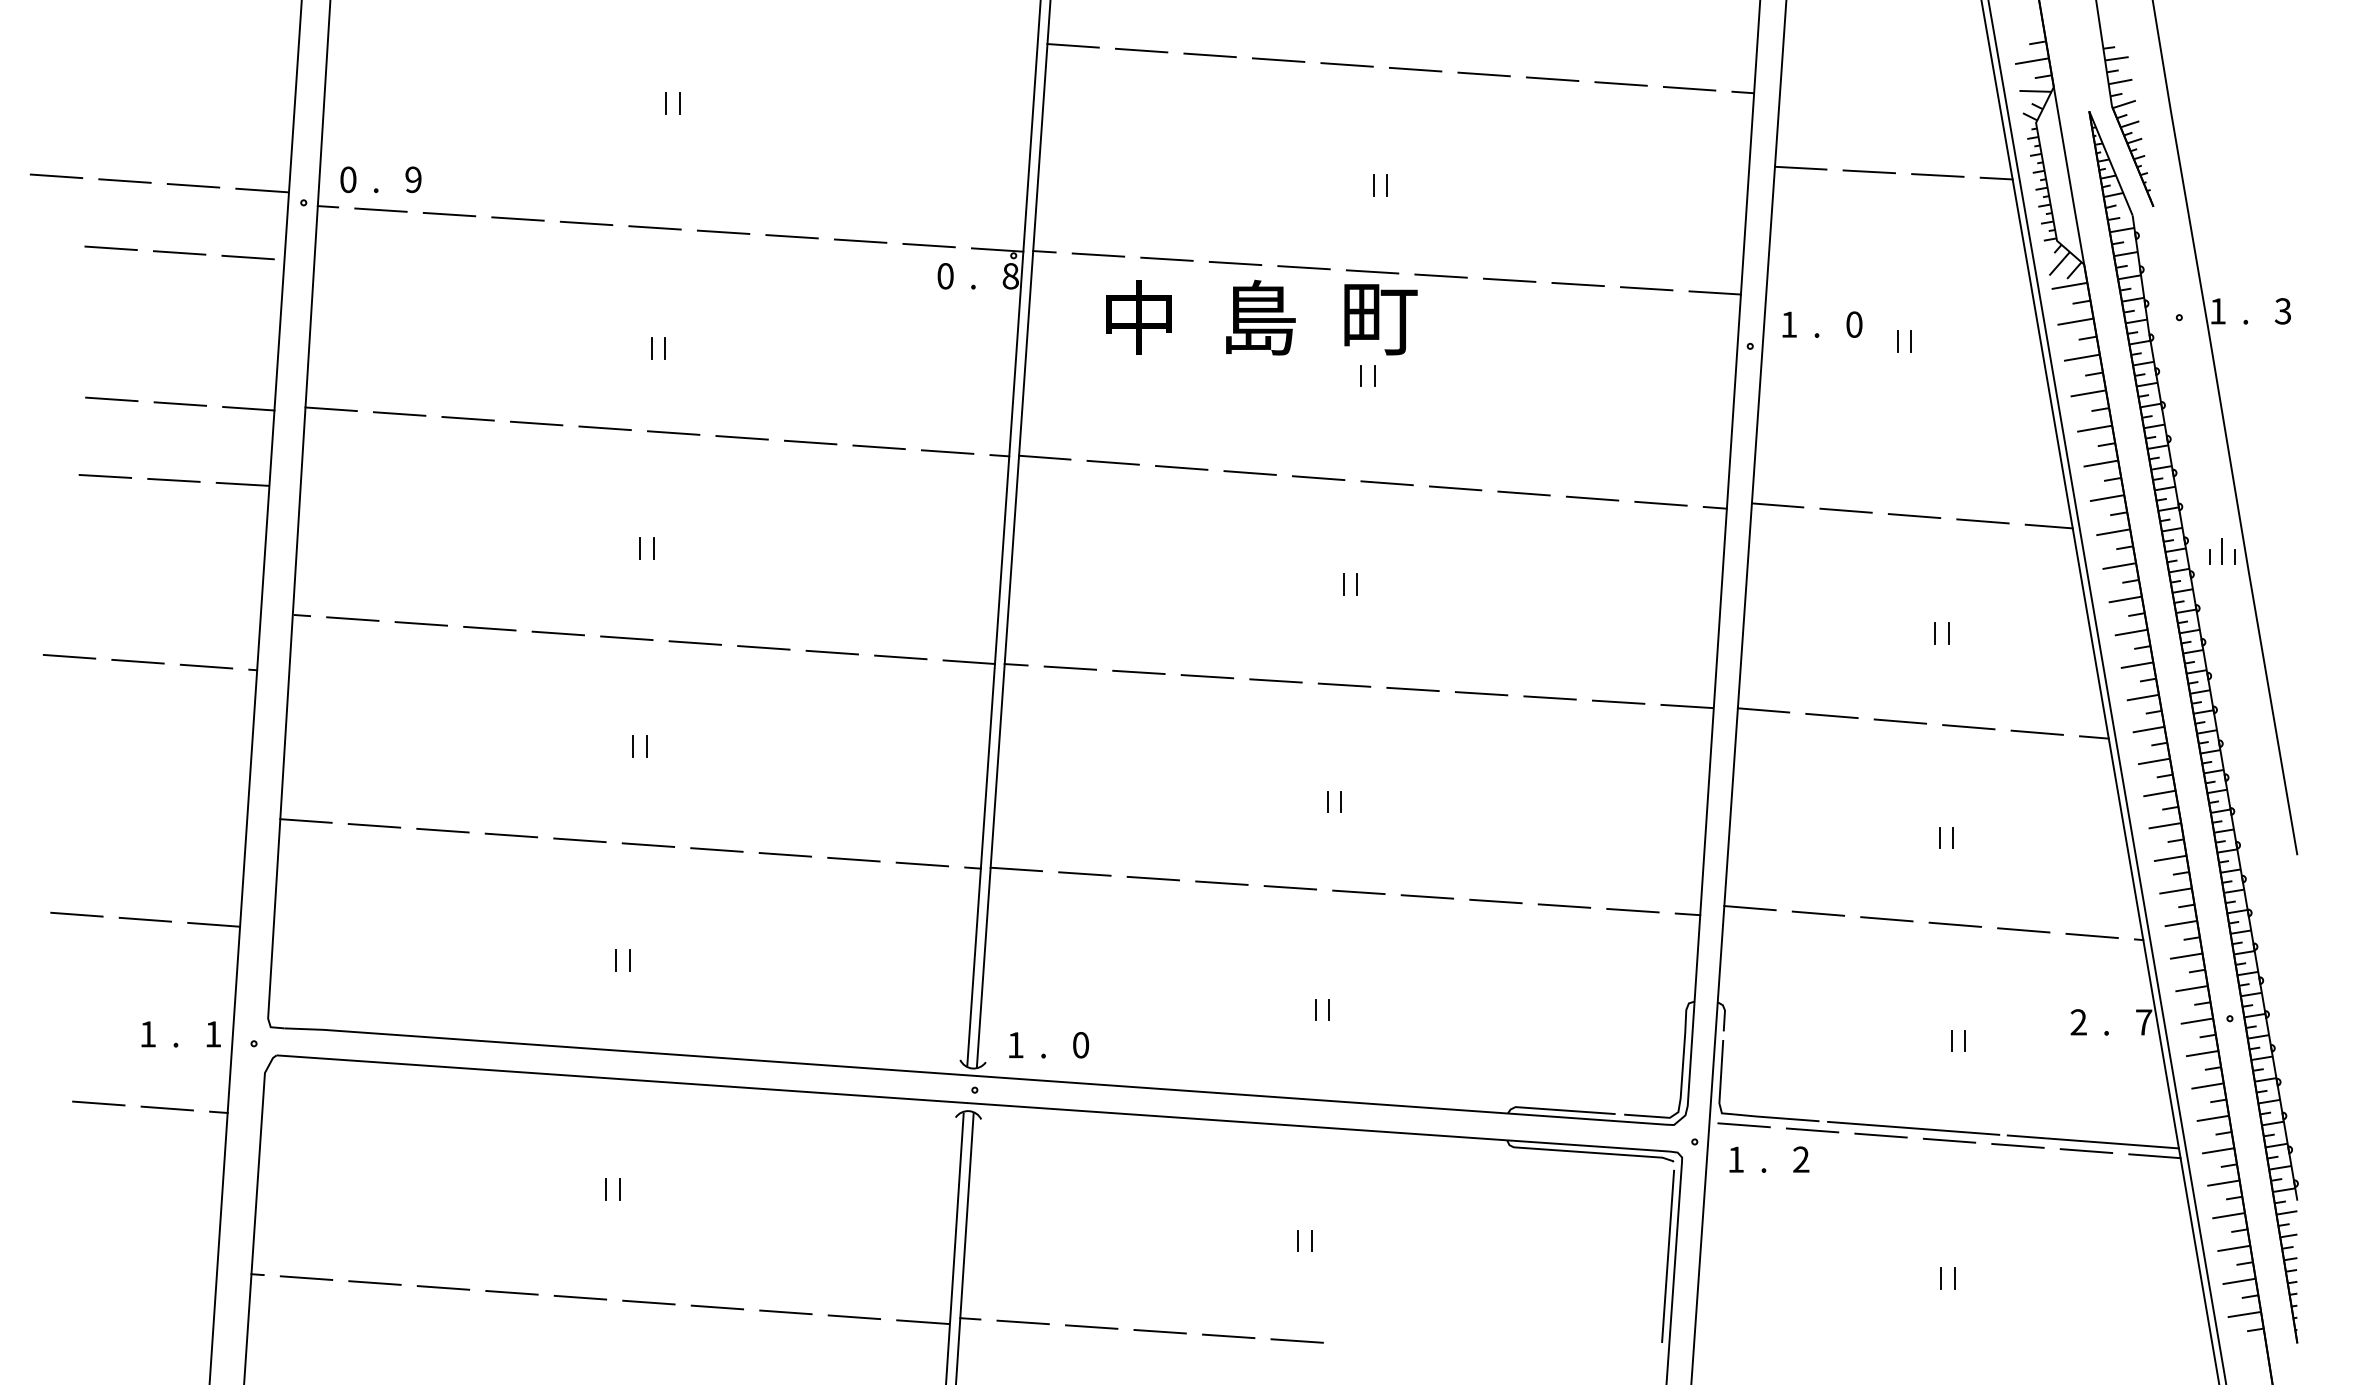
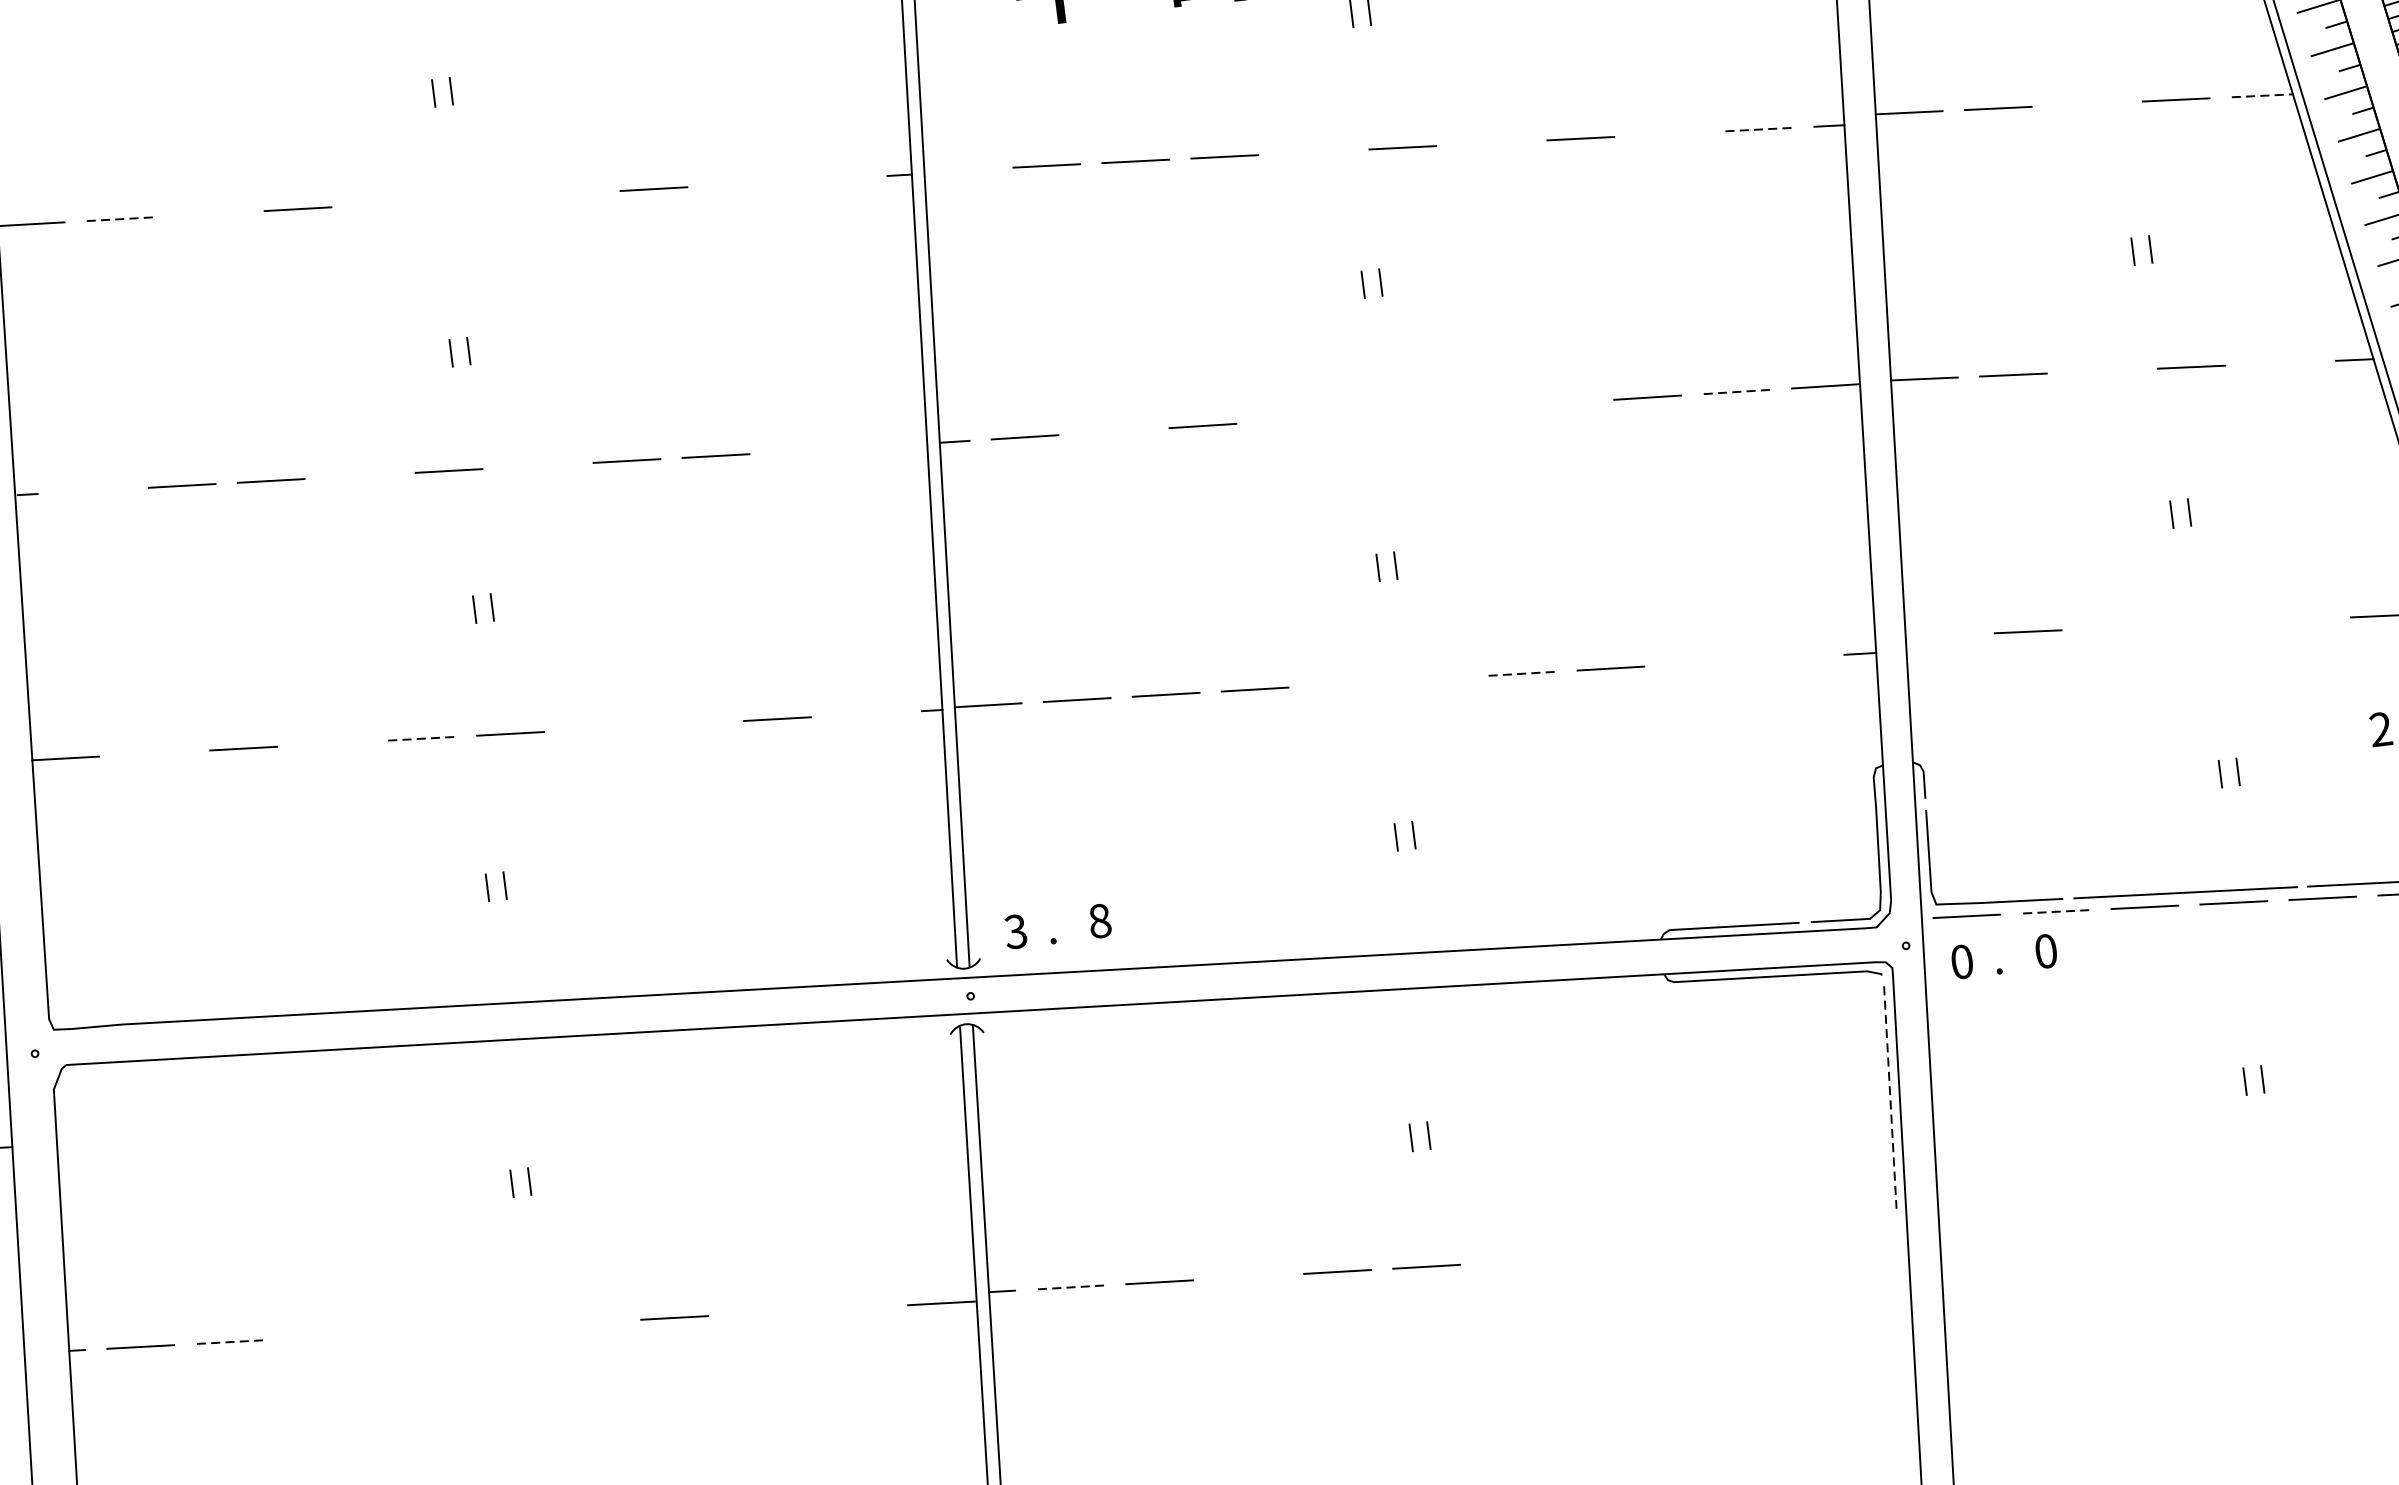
line: (399, 414) -> (119, 219), solid -> dashed
line: (467, 418) -> (208, 213), removed
line: (604, 428) -> (386, 204), removed
line: (673, 432) -> (475, 198), removed
line: (741, 437) -> (564, 193), removed
line: (878, 447) -> (742, 184), removed
line: (947, 451) -> (831, 178), removed
line: (1044, 457) -> (957, 170), removed
line: (1318, 478) -> (1313, 152), removed
line: (1455, 488) -> (1491, 143), removed
line: (1592, 498) -> (1669, 133), removed
line: (1661, 503) -> (1759, 129), solid -> dashed
line: (1914, 516) -> (2087, 104), removed
line: (2049, 526) -> (2262, 95), solid -> dashed
line: (352, 618) -> (92, 490), removed
line: (558, 633) -> (360, 475), removed
line: (694, 642) -> (536, 465), removed
line: (900, 657) -> (804, 451), removed
line: (968, 662) -> (892, 446), removed
line: (1138, 672) -> (1113, 431), removed
line: (1275, 680) -> (1291, 419), removed
line: (1344, 684) -> (1380, 413), removed
line: (1412, 689) -> (1469, 409), removed
line: (1481, 693) -> (1558, 403), removed
line: (1618, 702) -> (1736, 392), solid -> dashed
line: (1900, 721) -> (2102, 371), removed
line: (2036, 732) -> (2279, 363), removed
line: (374, 825) -> (154, 753), removed
line: (511, 835) -> (332, 743), removed
line: (579, 840) -> (421, 739), solid -> dashed
line: (716, 849) -> (598, 728), removed
line: (785, 854) -> (688, 723), removed
line: (922, 864) -> (866, 714), removed
line: (1290, 887) -> (1344, 683), removed
line: (1358, 892) -> (1432, 679), removed
line: (1427, 896) -> (1522, 673), solid -> dashed
line: (1564, 905) -> (1699, 662), removed
line: (1749, 908) -> (1938, 636), removed
line: (1632, 910) -> (1788, 657), removed
line: (1886, 919) -> (2116, 628), removed
line: (1954, 924) -> (2205, 623), removed
line: (2023, 930) -> (2294, 620), removed
text: (1015, 1045) -> (1015, 932), 1 -> 3
text: (1081, 1045) -> (1100, 921), 0 -> 8
line: (1812, 1130) -> (2055, 911), solid -> dashed
text: (1736, 1159) -> (1962, 961), 1 -> 0
text: (1801, 1159) -> (2046, 951), 2 -> 0
line: (1668, 1256) -> (1890, 1097), solid -> dashed
line: (374, 1283) -> (229, 1342), solid -> dashed
line: (443, 1287) -> (318, 1336), removed
line: (511, 1292) -> (407, 1332), removed
line: (580, 1297) -> (496, 1327), removed
line: (648, 1302) -> (585, 1322), removed
line: (785, 1312) -> (763, 1313), removed
line: (854, 1317) -> (852, 1308), removed
line: (1023, 1322) -> (1071, 1287), solid -> dashed
line: (1159, 1331) -> (1247, 1276), removed

